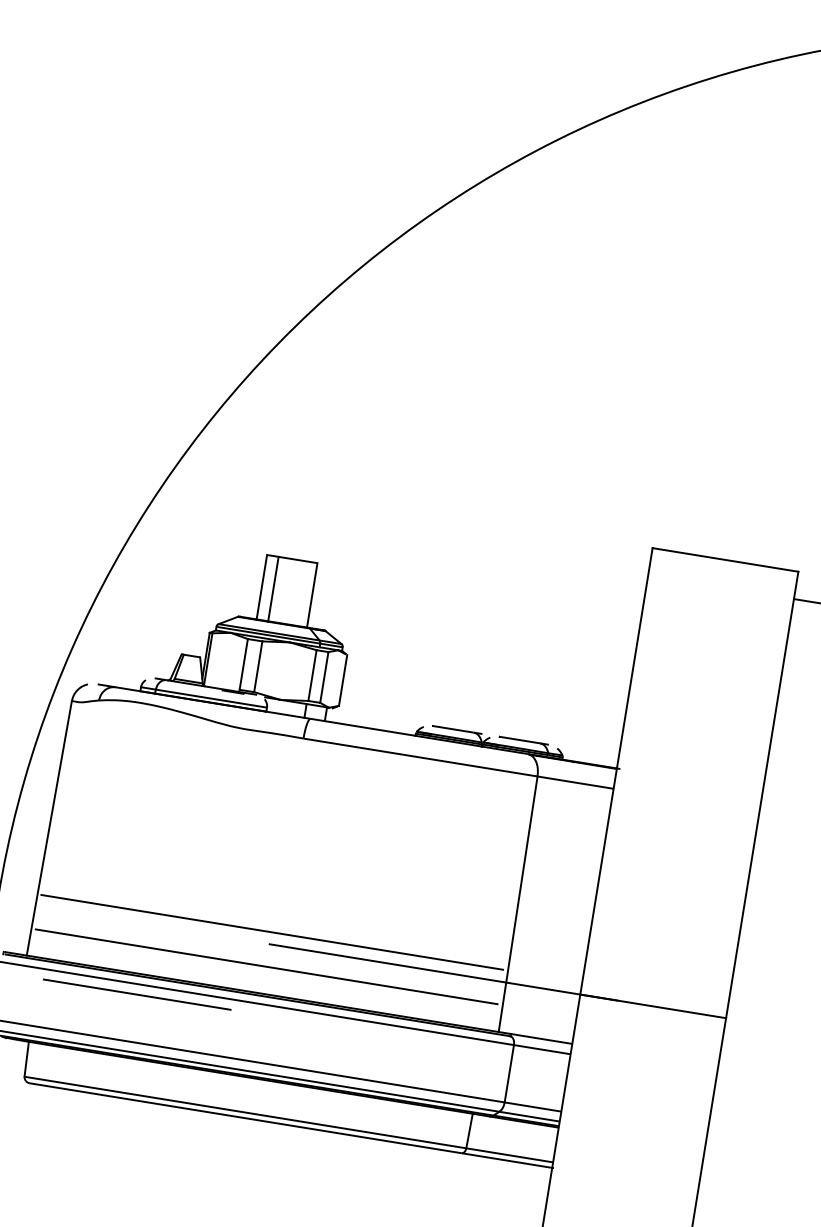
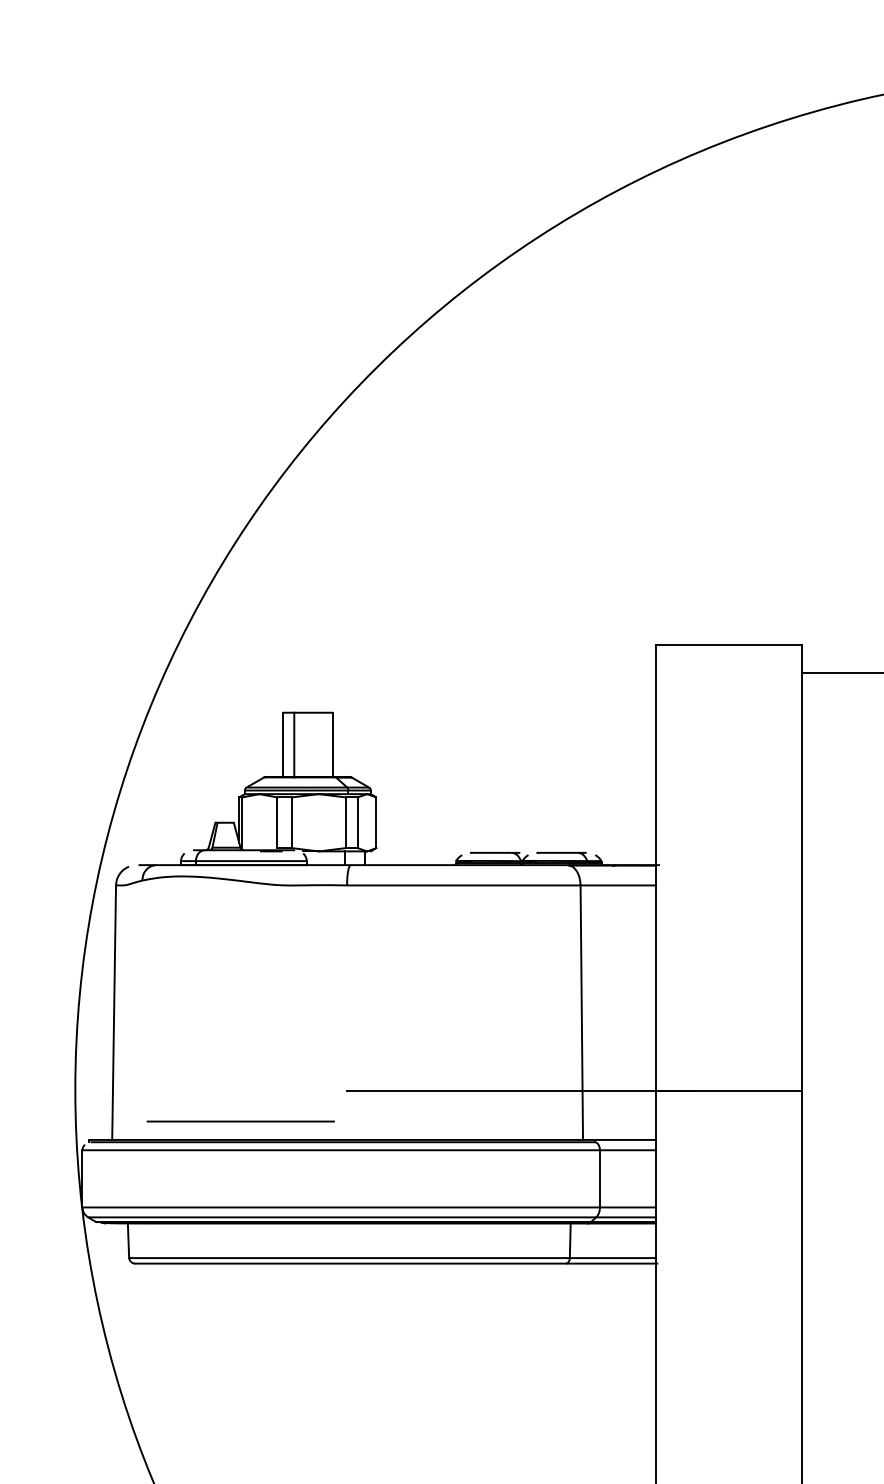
line: (271, 932) -> (346, 1078), removed
line: (265, 967) -> (346, 1113), removed
line: (136, 994) -> (240, 1121), moved

